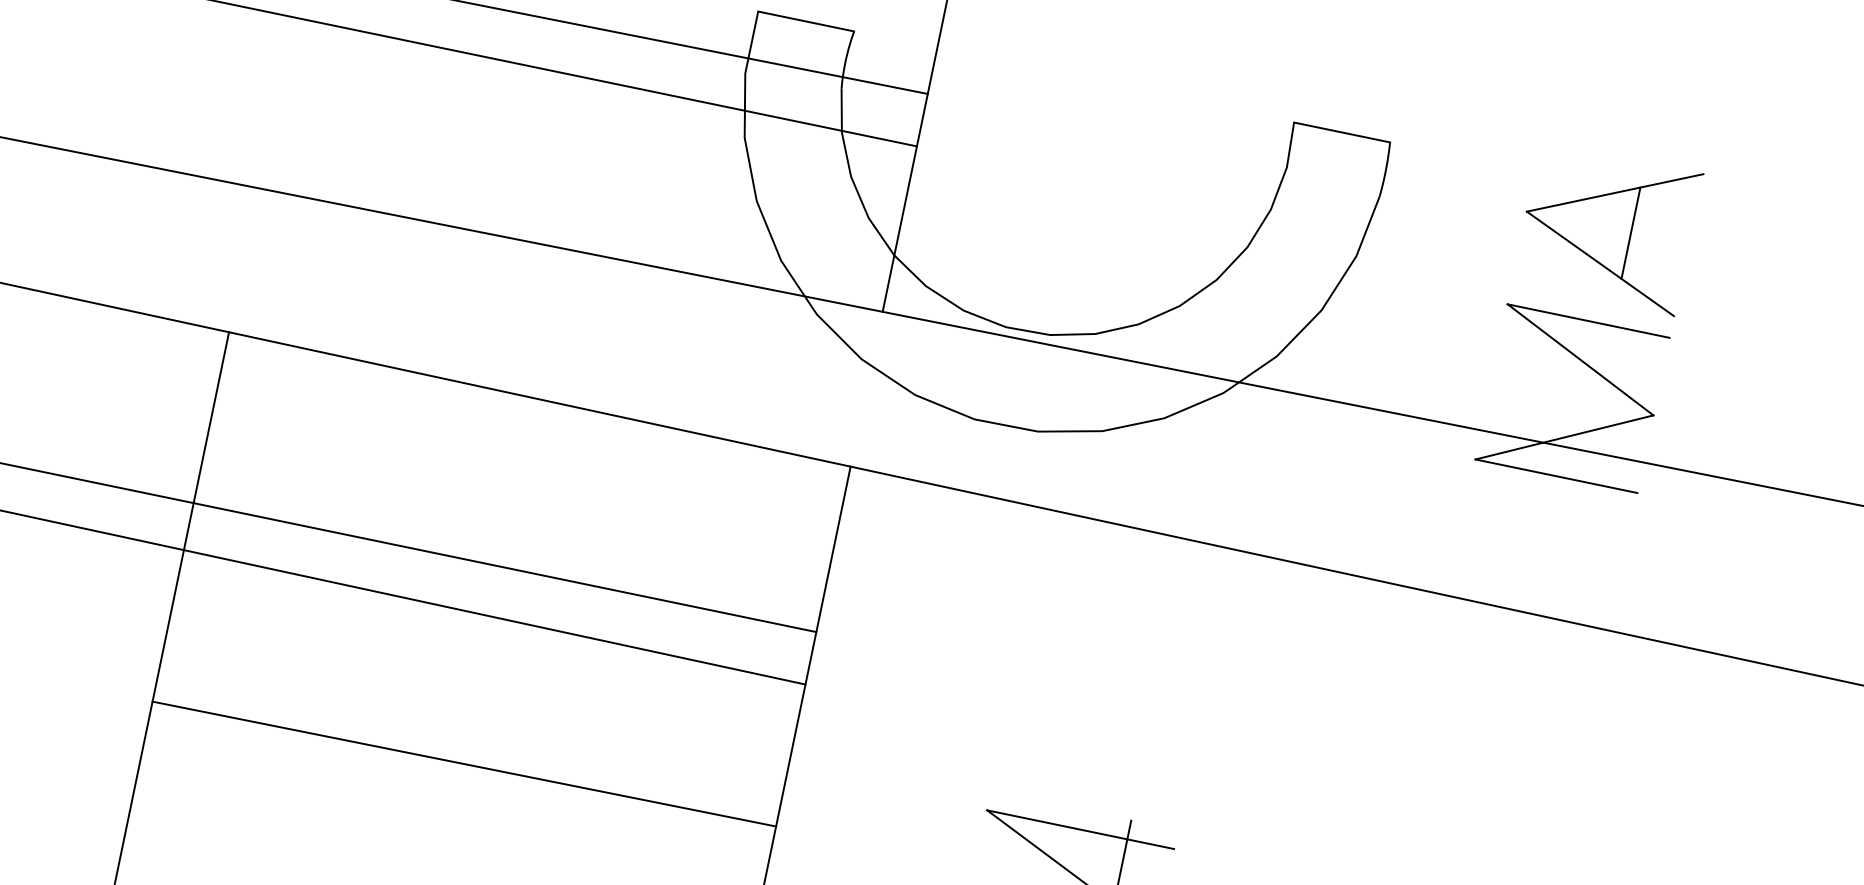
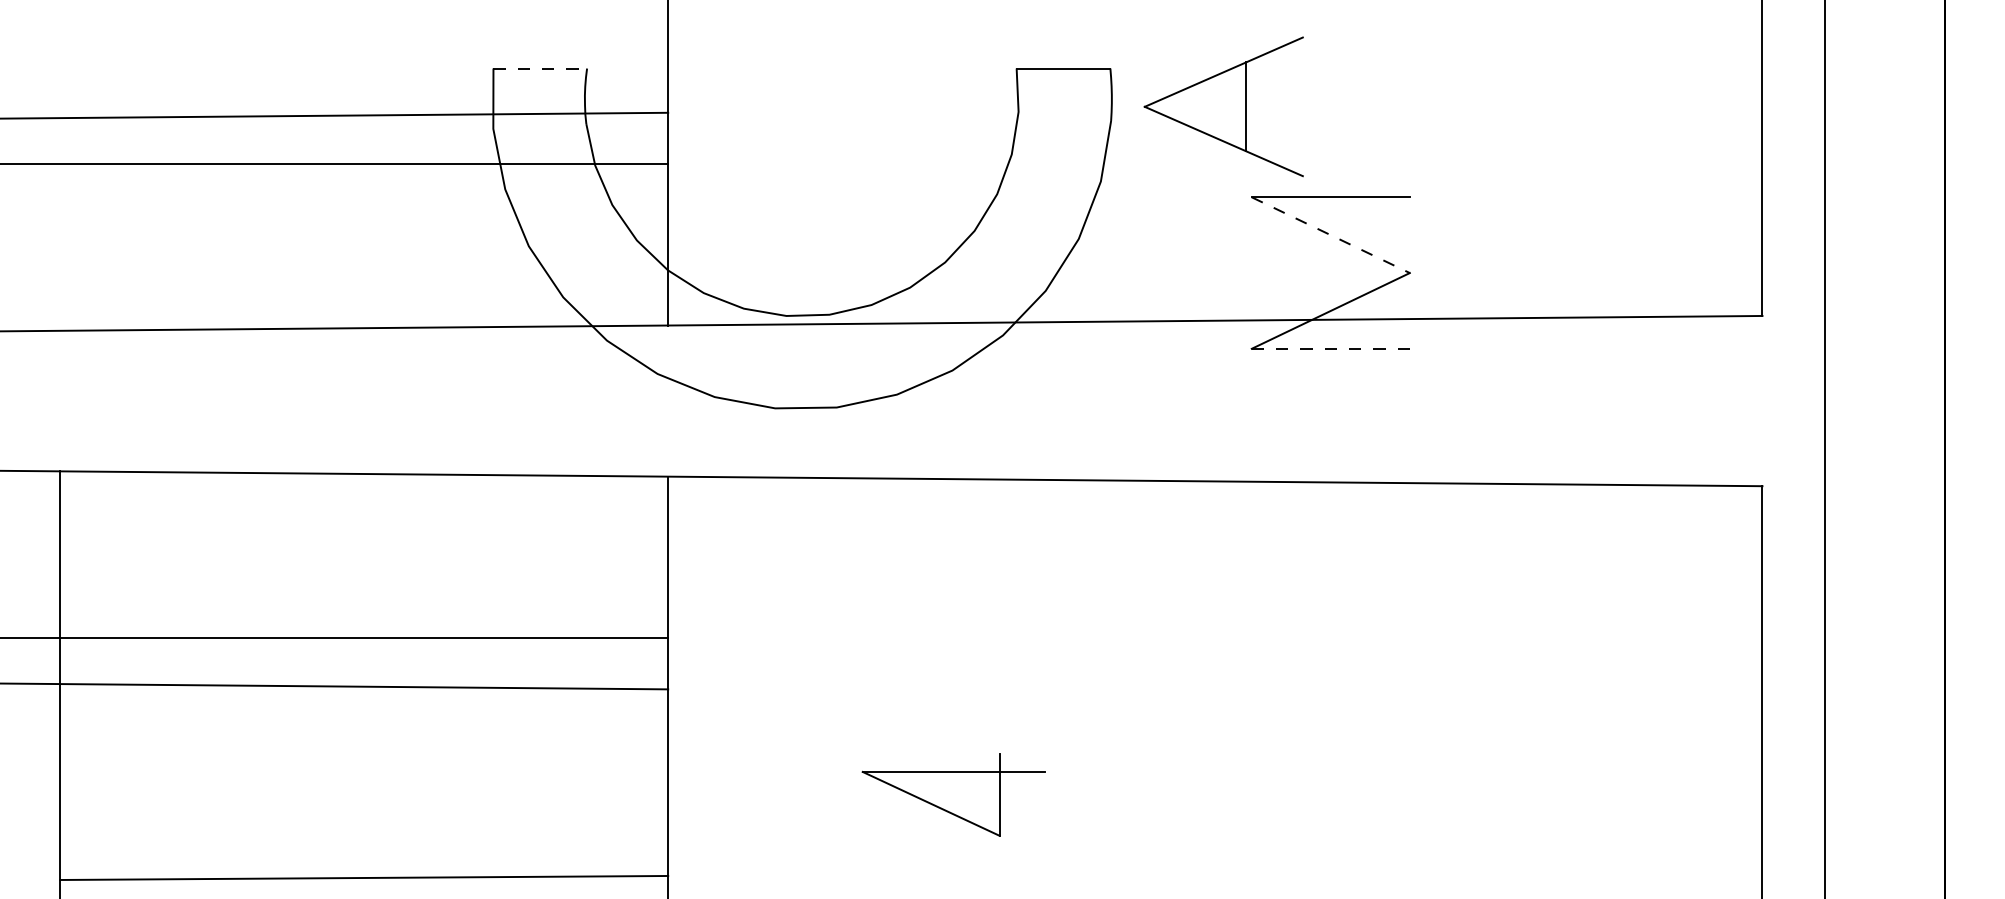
line: (806, 21) -> (540, 68), solid -> dashed
part: (1607, 227) -> (1223, 106), moved
line: (1580, 360) -> (1330, 235), solid -> dashed
line: (1557, 476) -> (1331, 348), solid -> dashed
line: (464, 763) -> (364, 877), moved

